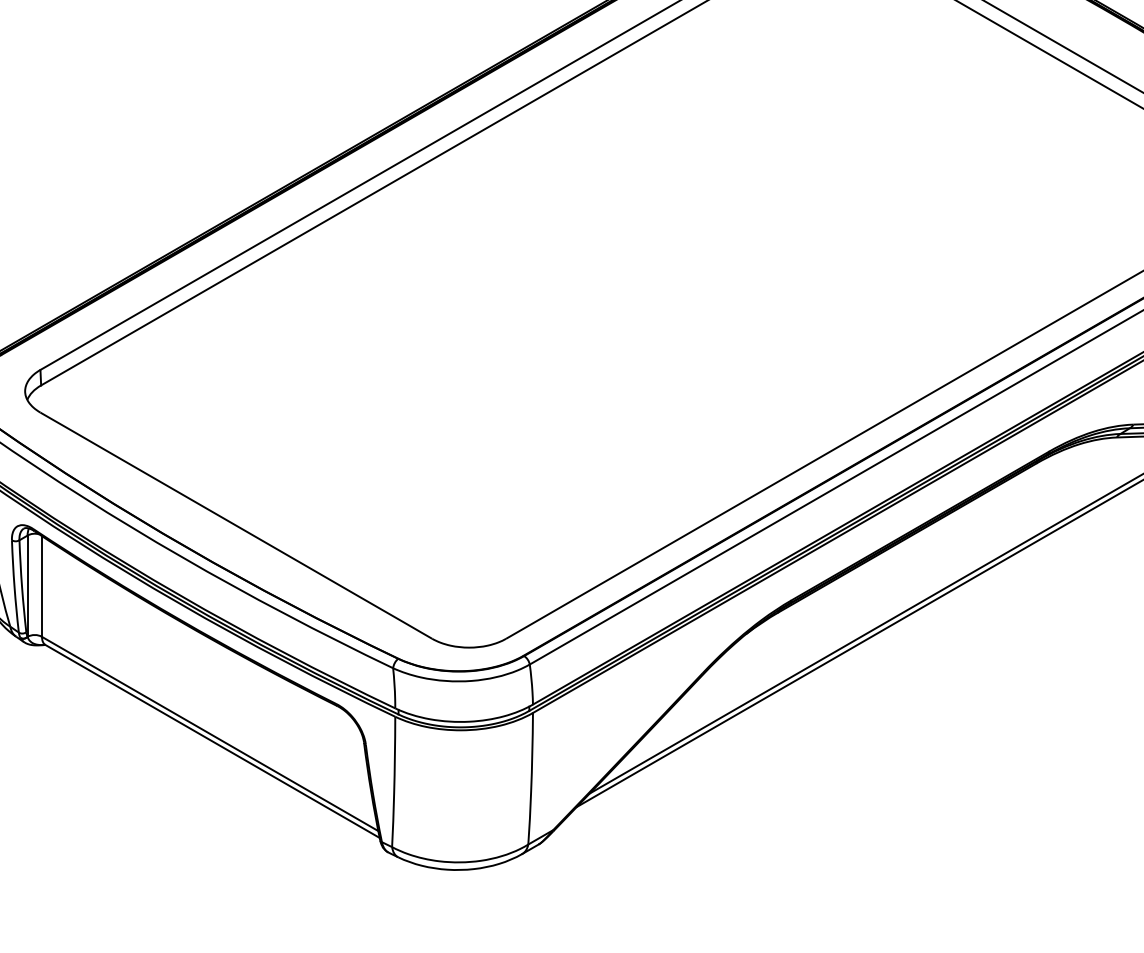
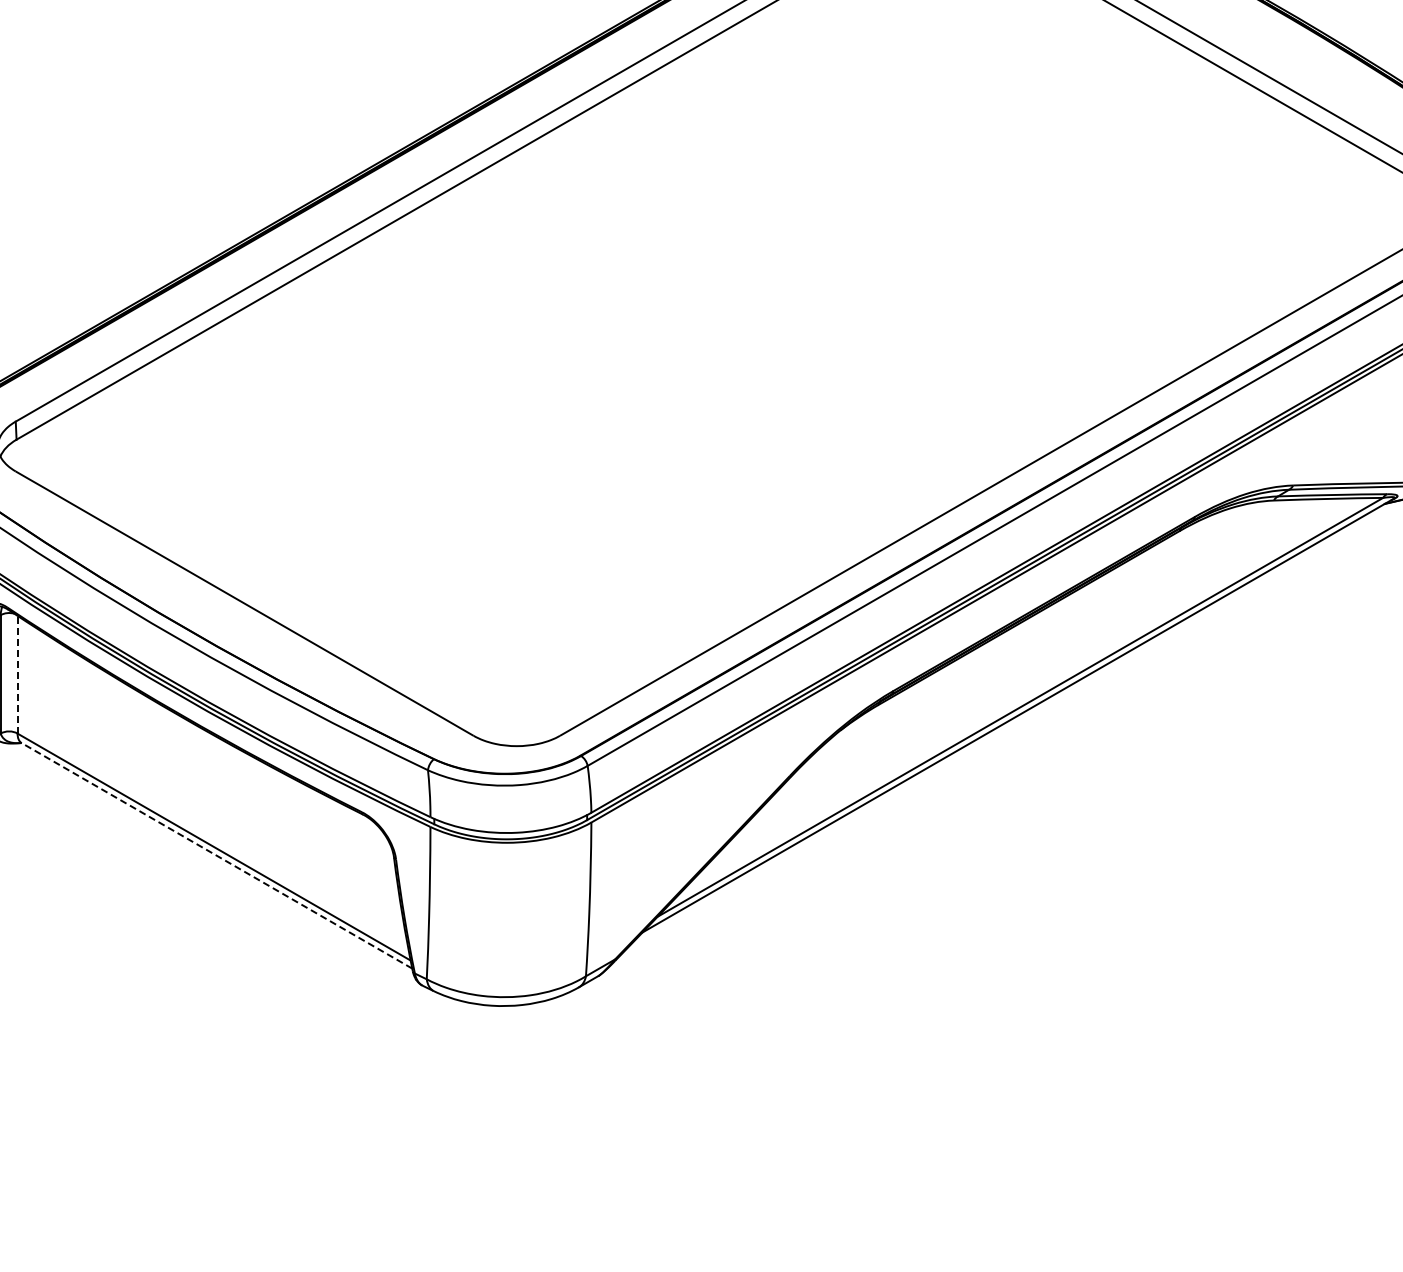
line: (41, 586) -> (17, 674), solid -> dashed
line: (212, 741) -> (216, 855), solid -> dashed

